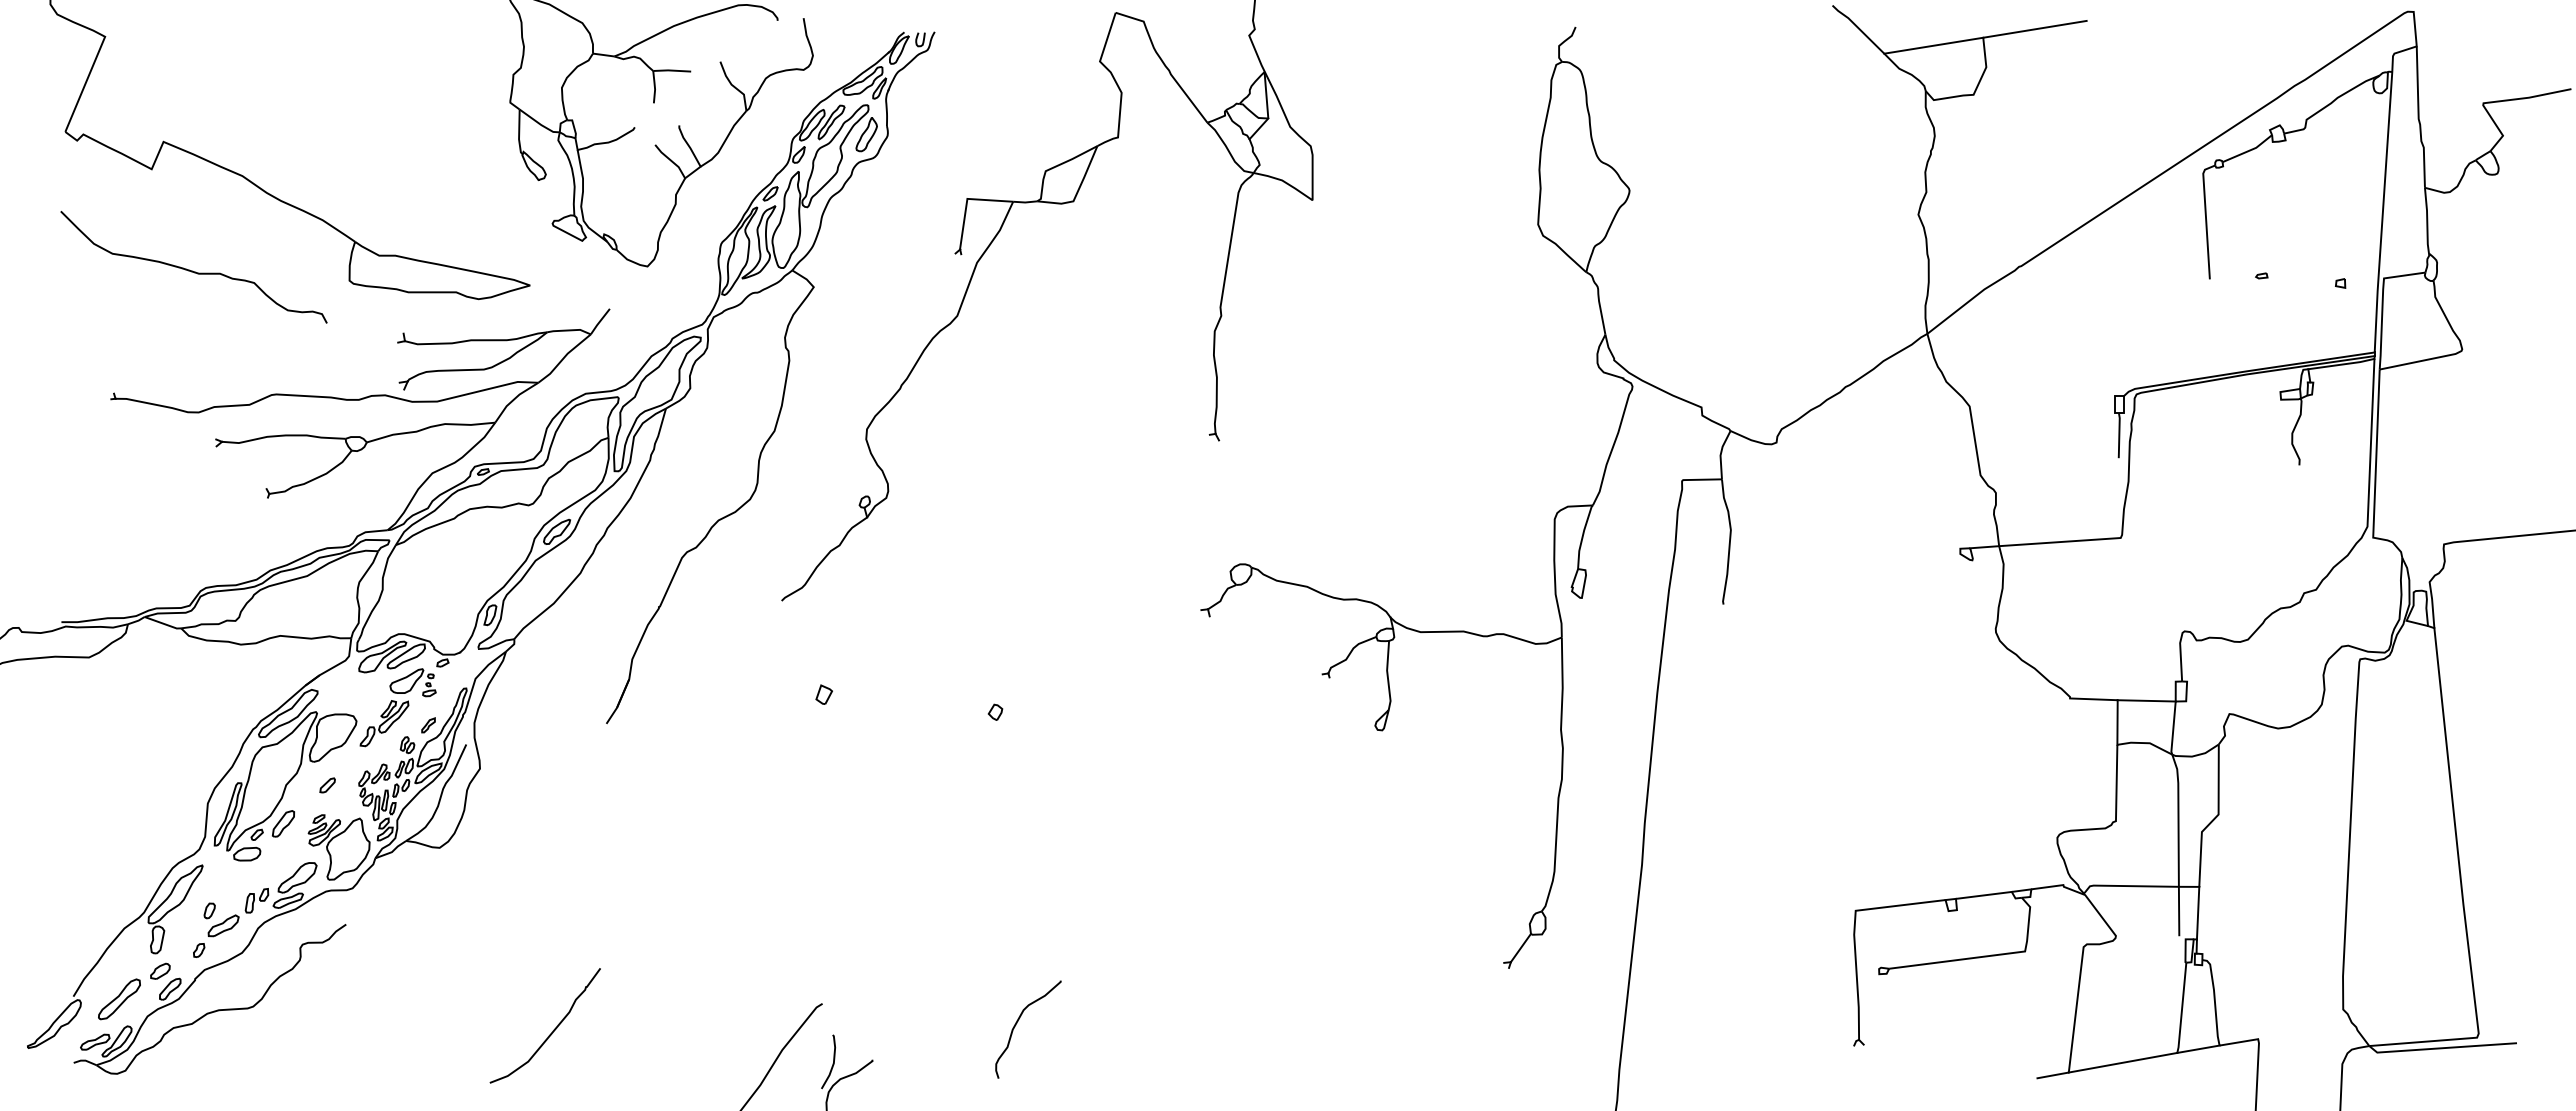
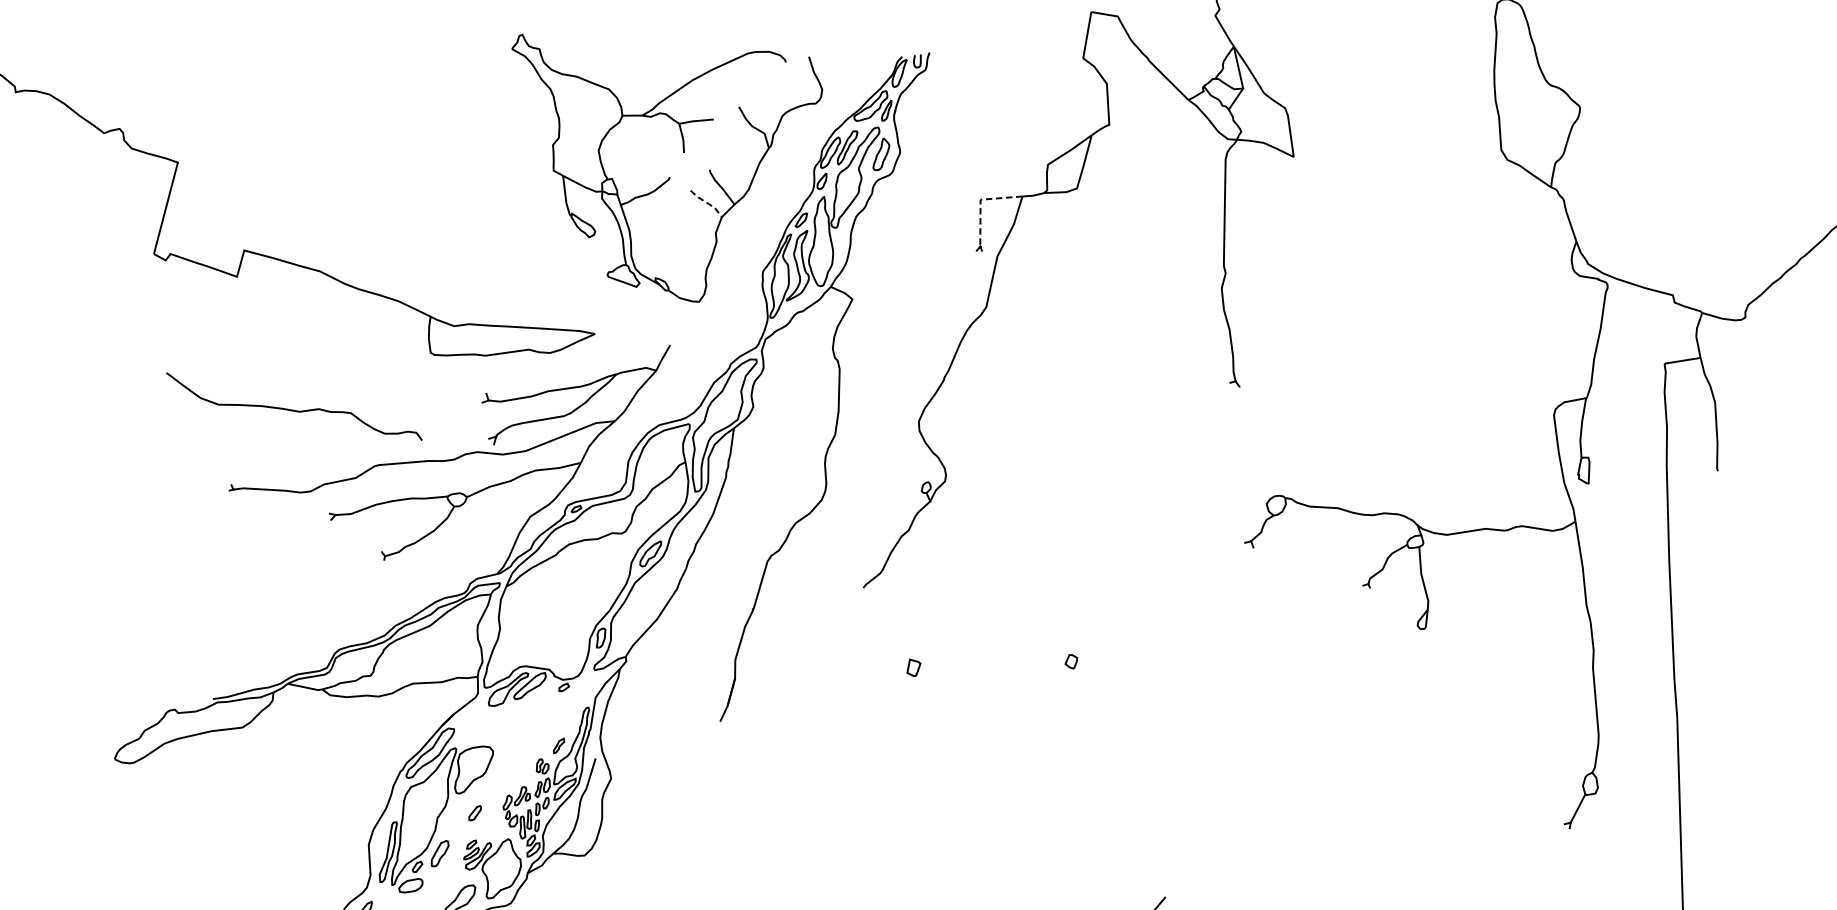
line: (671, 160) -> (707, 202), solid -> dashed
line: (966, 201) -> (980, 202), solid -> dashed
curve: (192, 270) -> (293, 409), moved
part: (397, 707) -> (528, 733), removed

